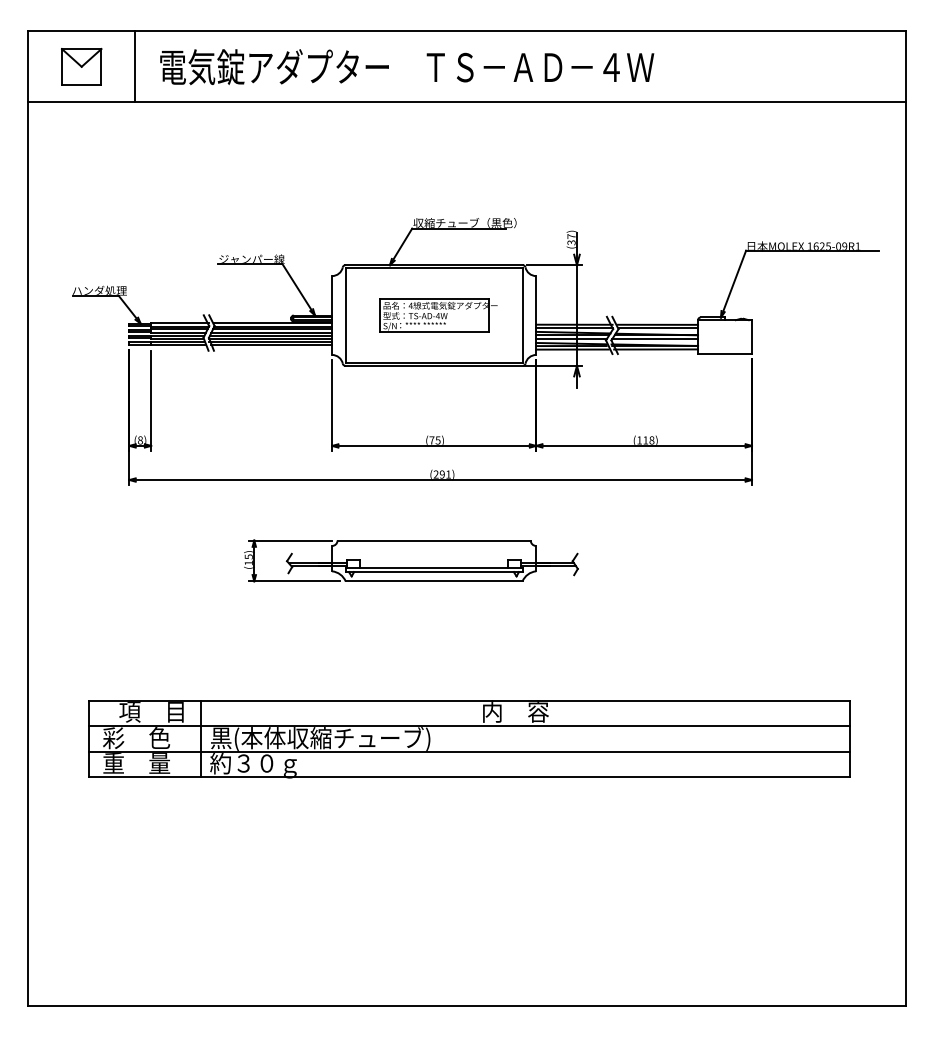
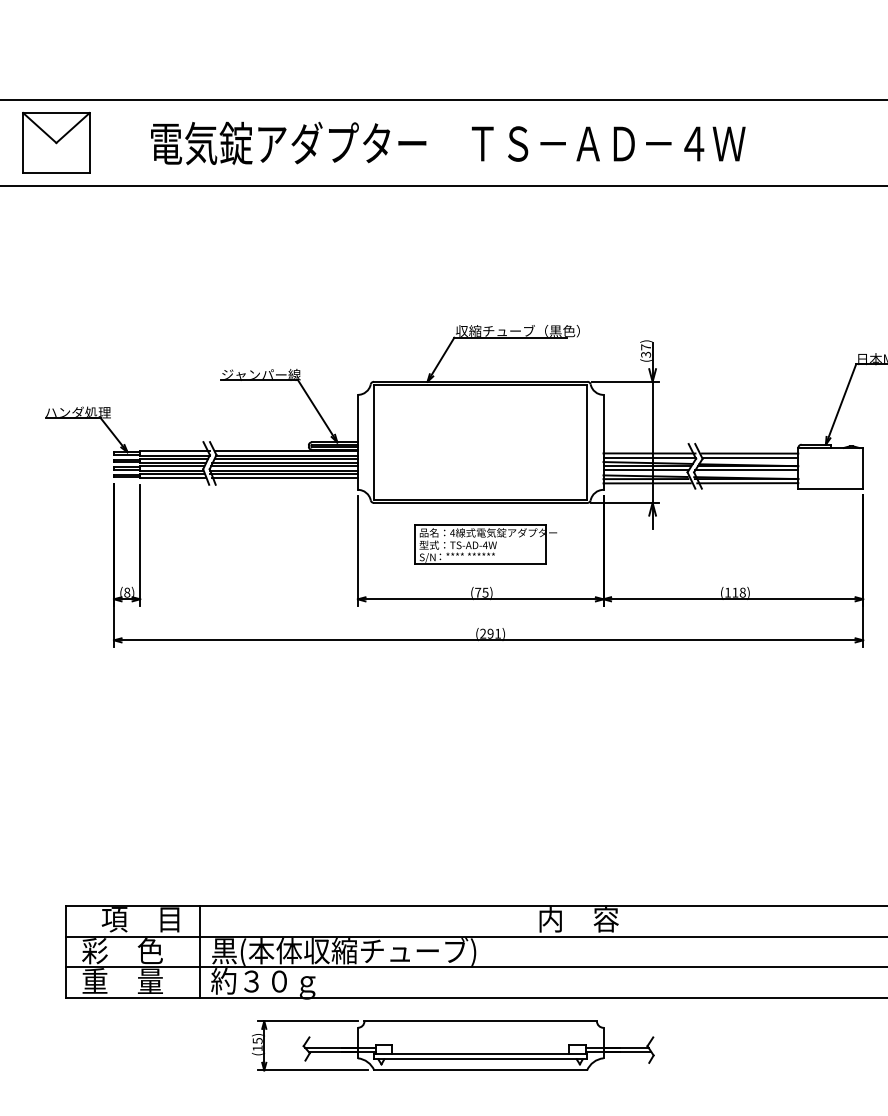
part: (81, 66) -> (56, 142), size x1.4
line: (135, 66) -> (121, 142), removed
part: (438, 315) -> (485, 544), moved
part: (411, 560) -> (453, 1045), moved

